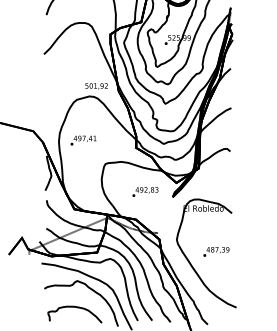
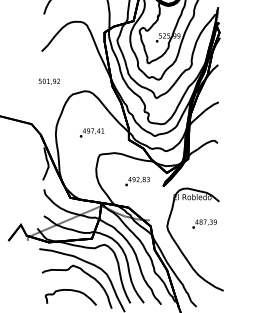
text: (95, 86) -> (48, 81), moved
text: (82, 140) -> (91, 132), moved
text: (216, 251) -> (204, 223), moved

